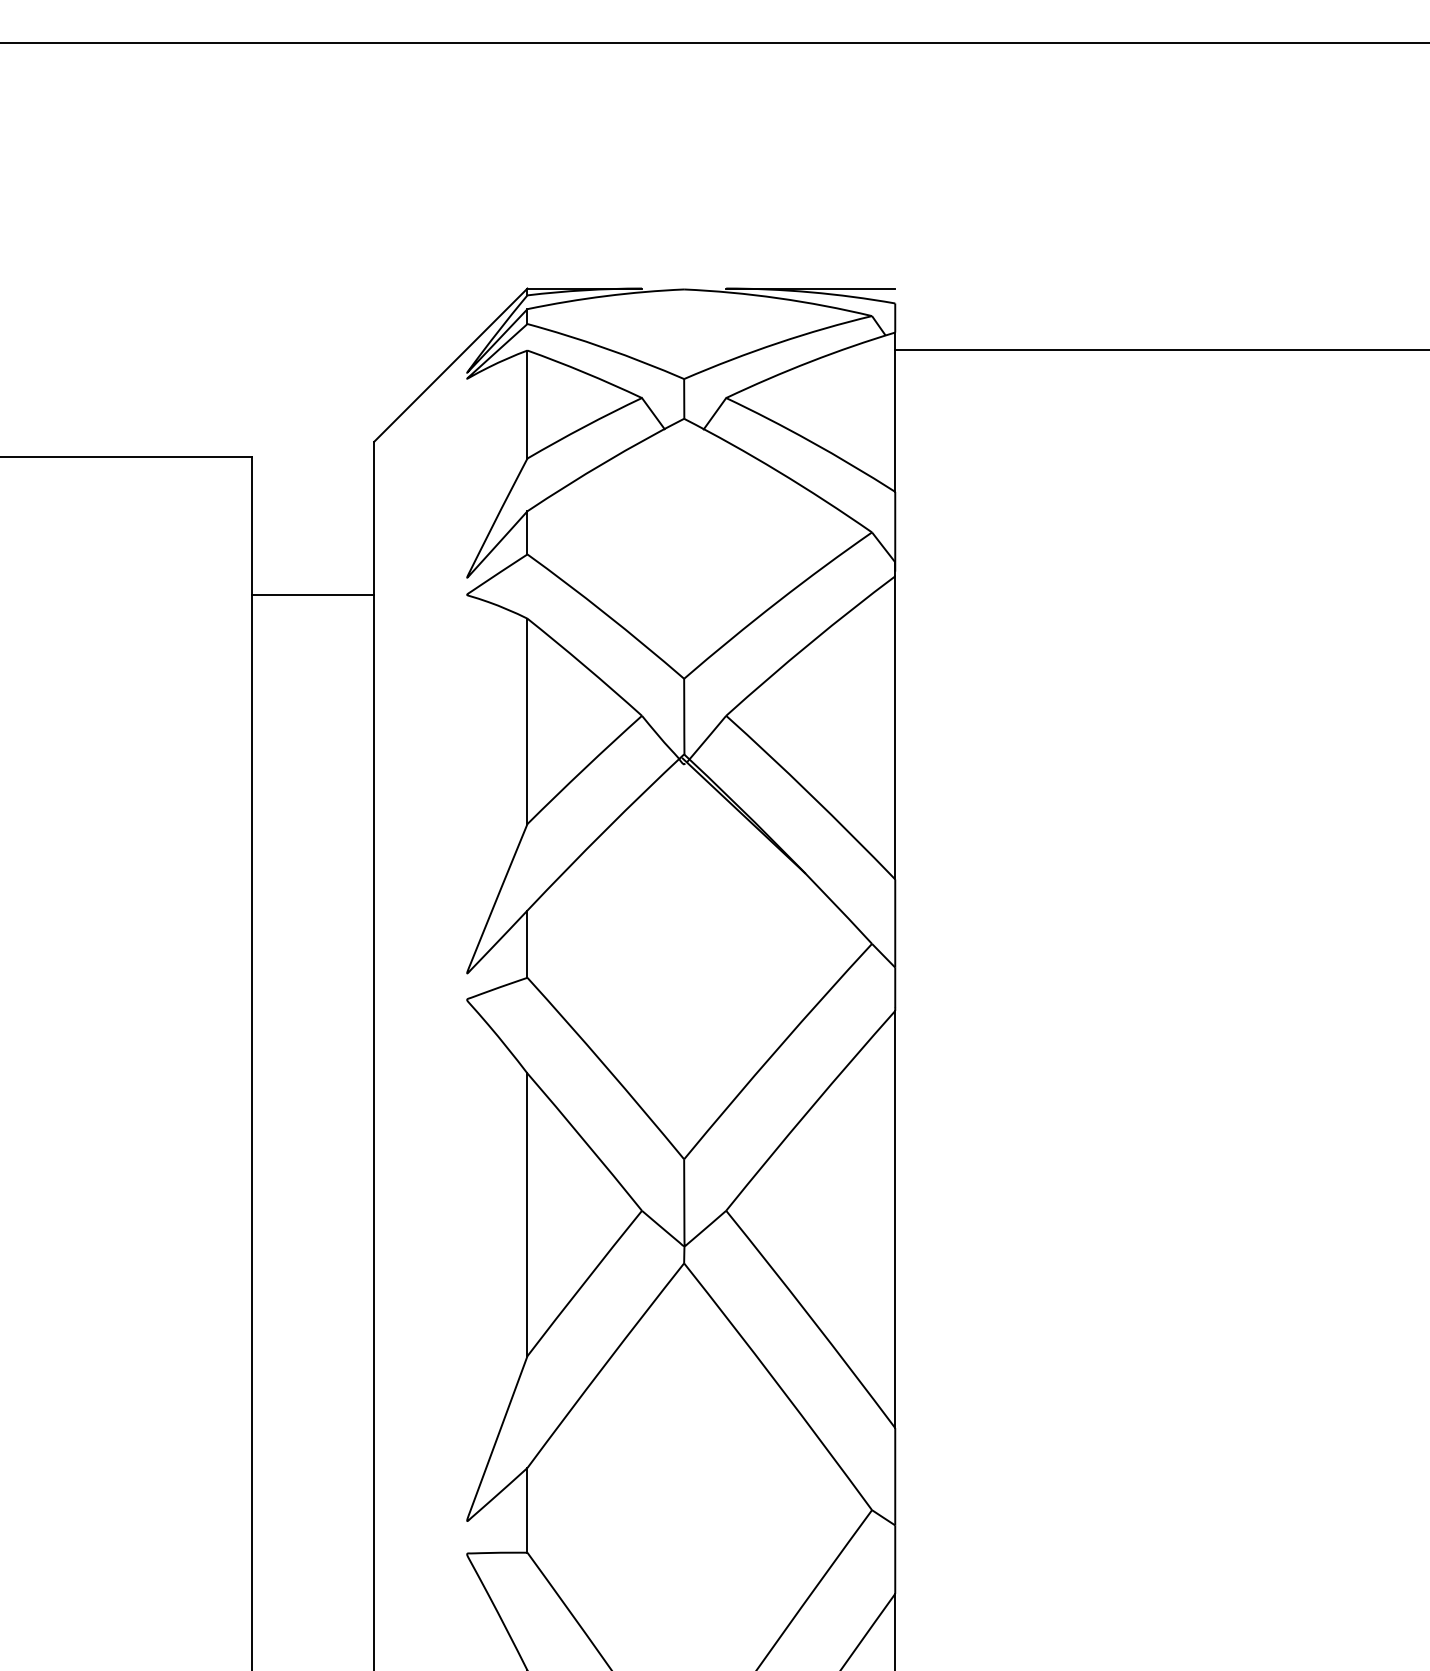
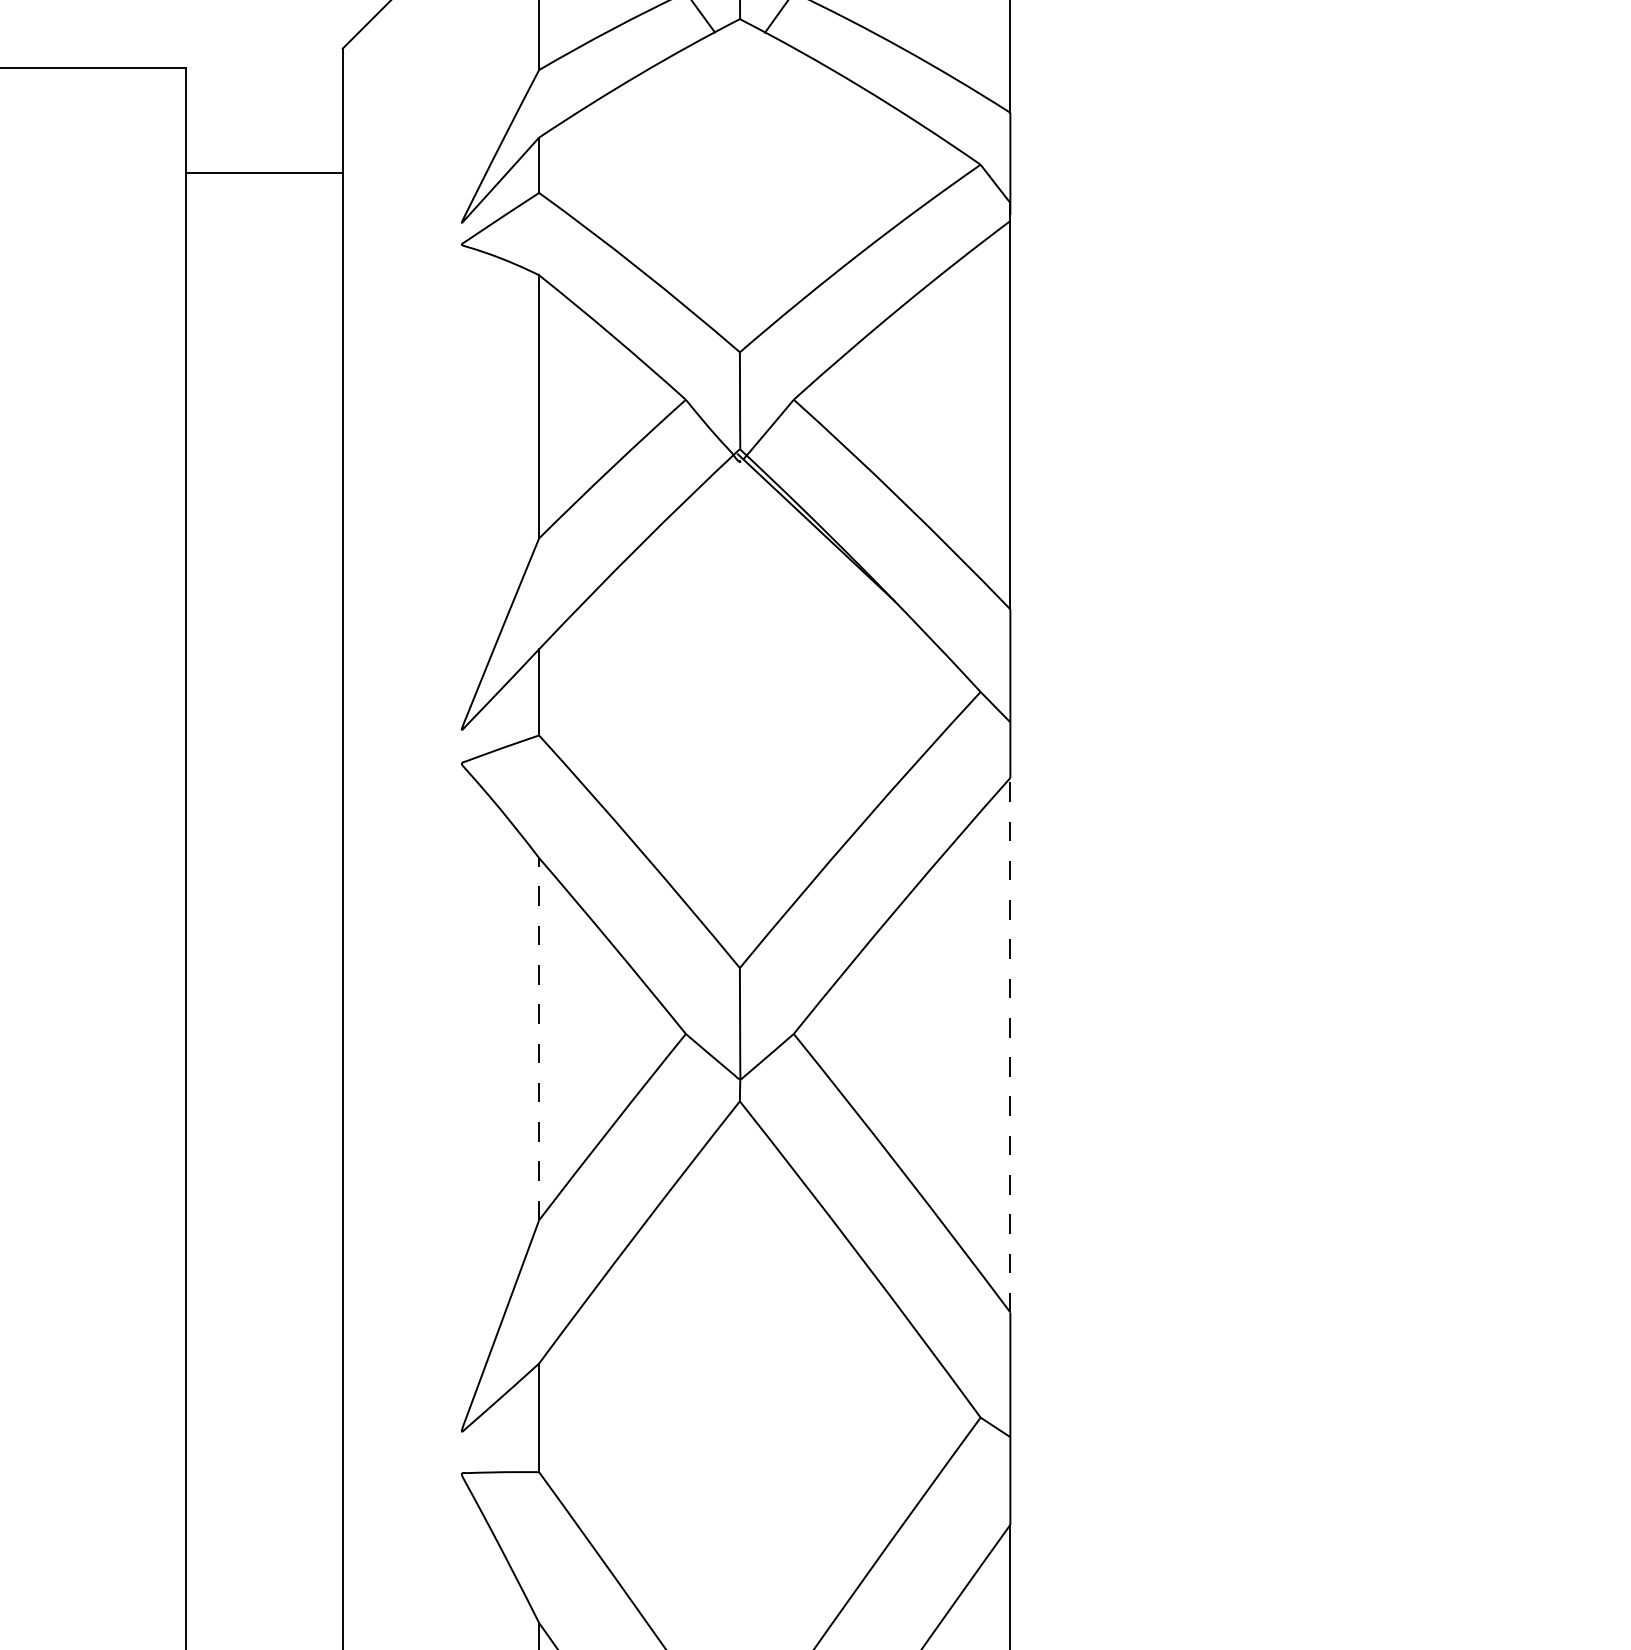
line: (312, 595) -> (263, 173), moved
line: (527, 1214) -> (539, 1038), solid -> dashed
line: (895, 1219) -> (1010, 1045), solid -> dashed

